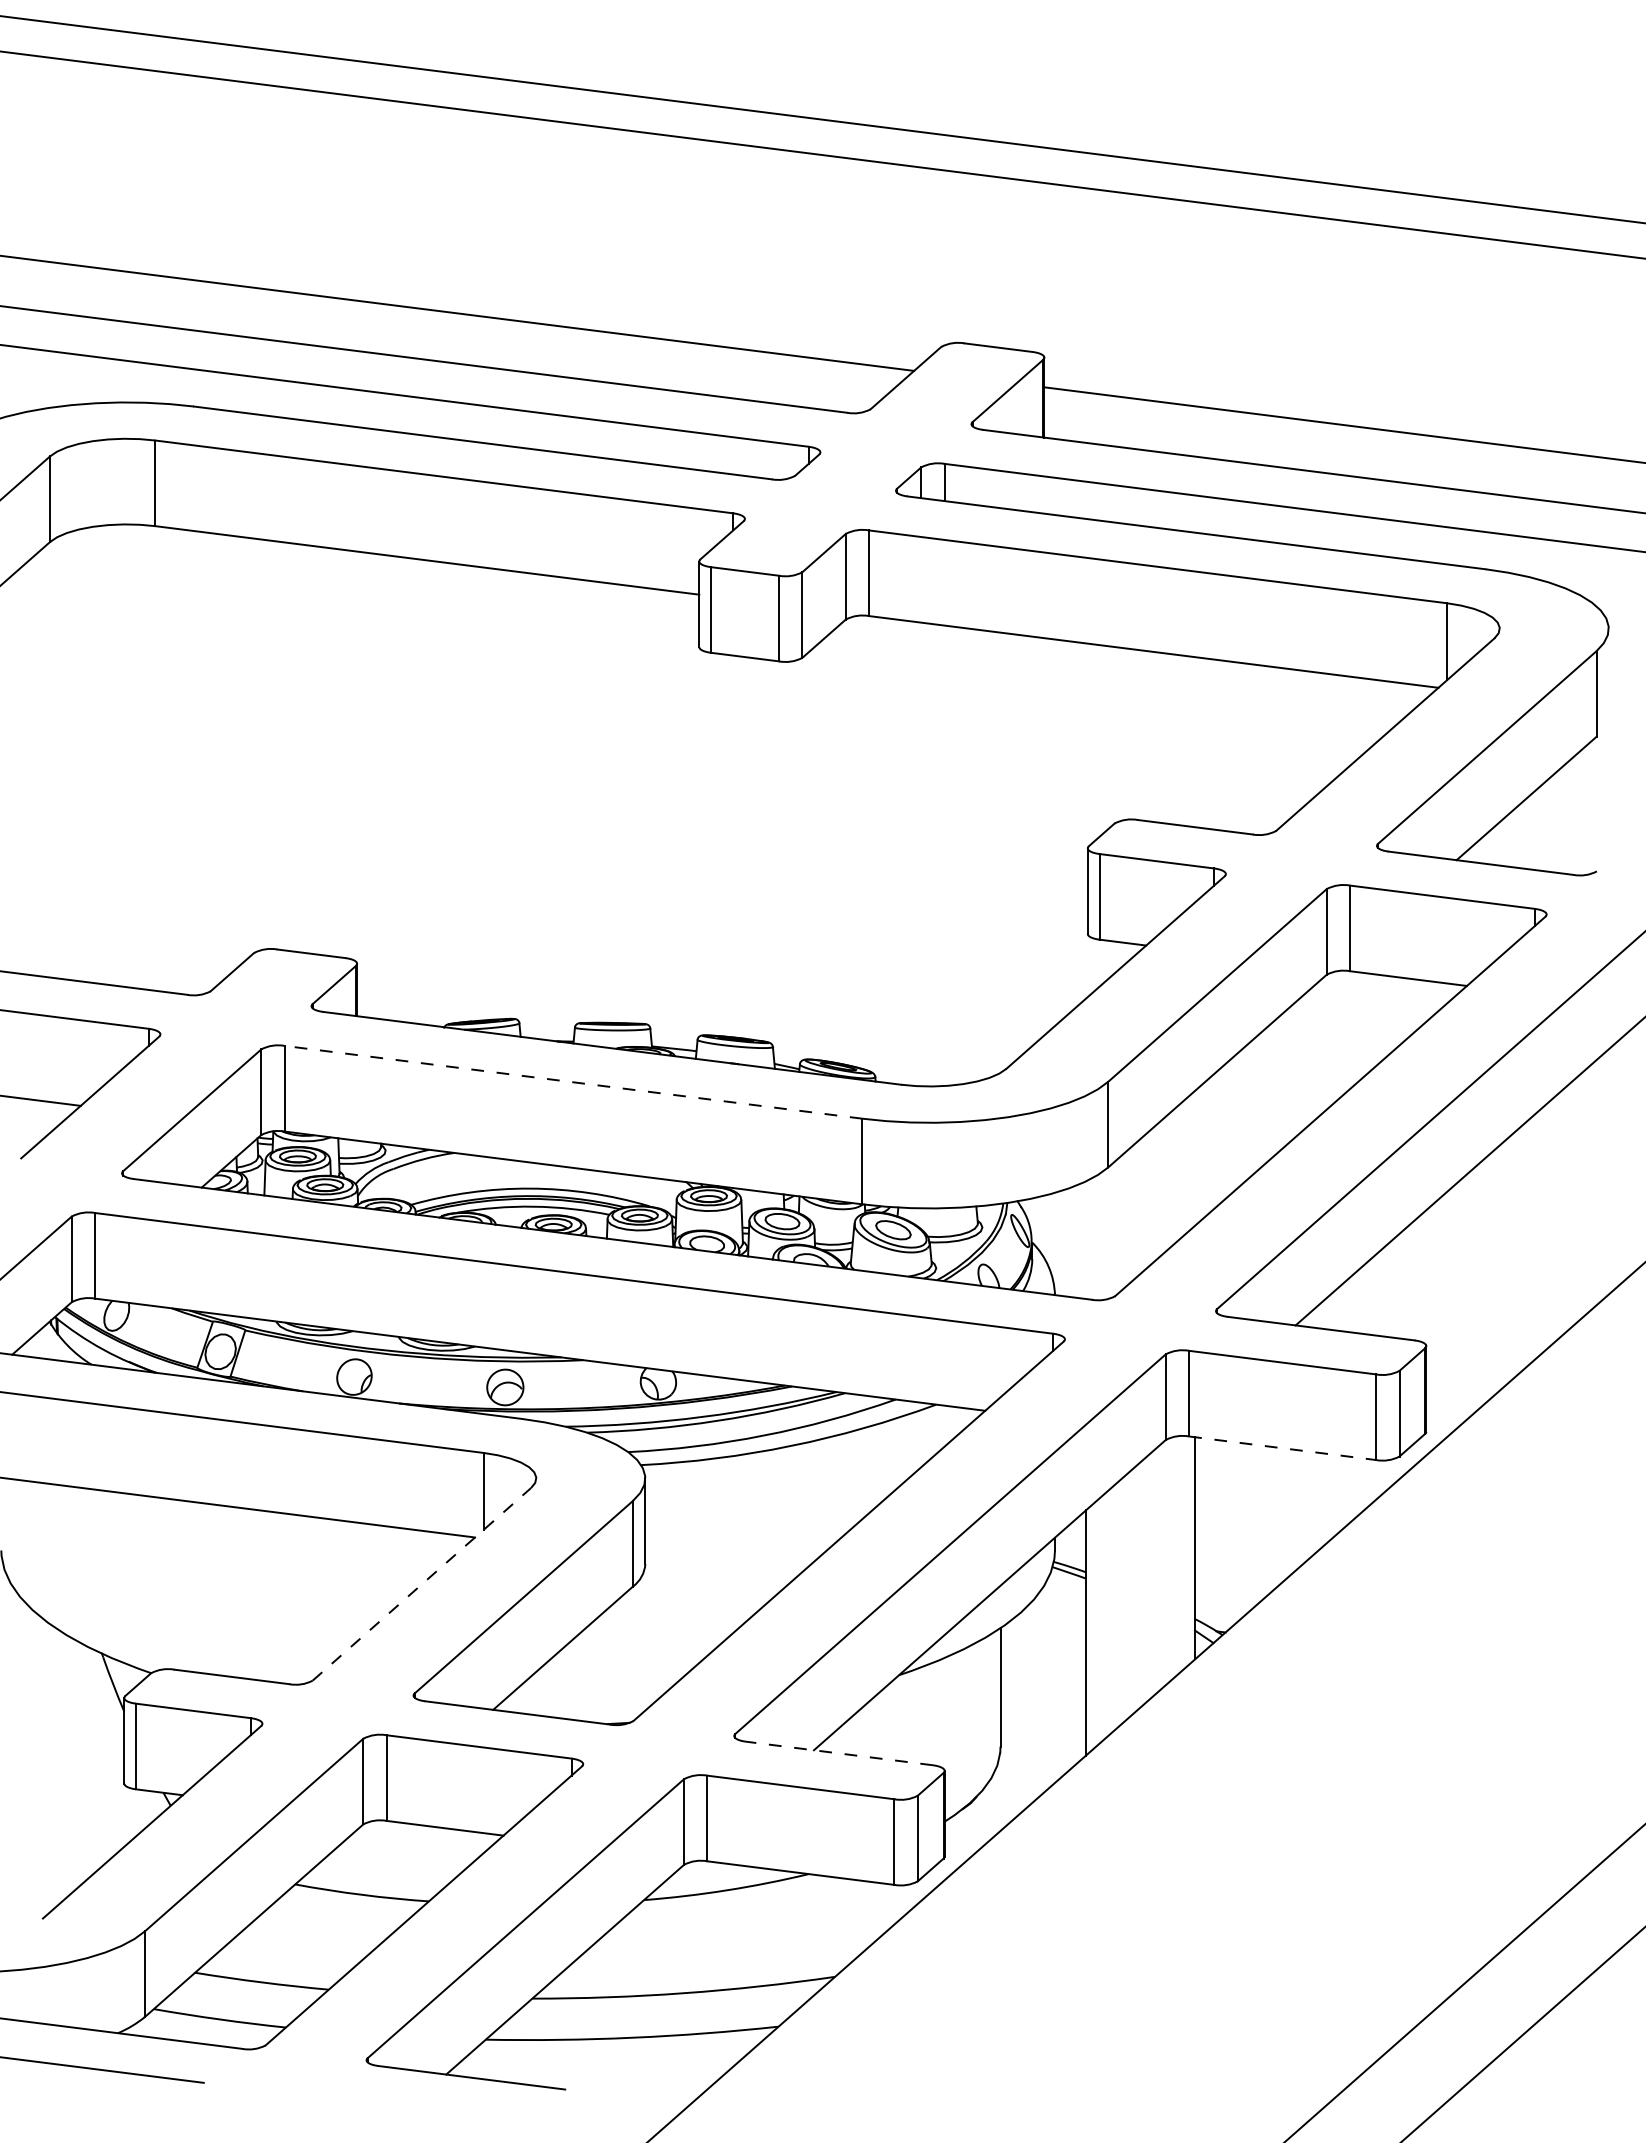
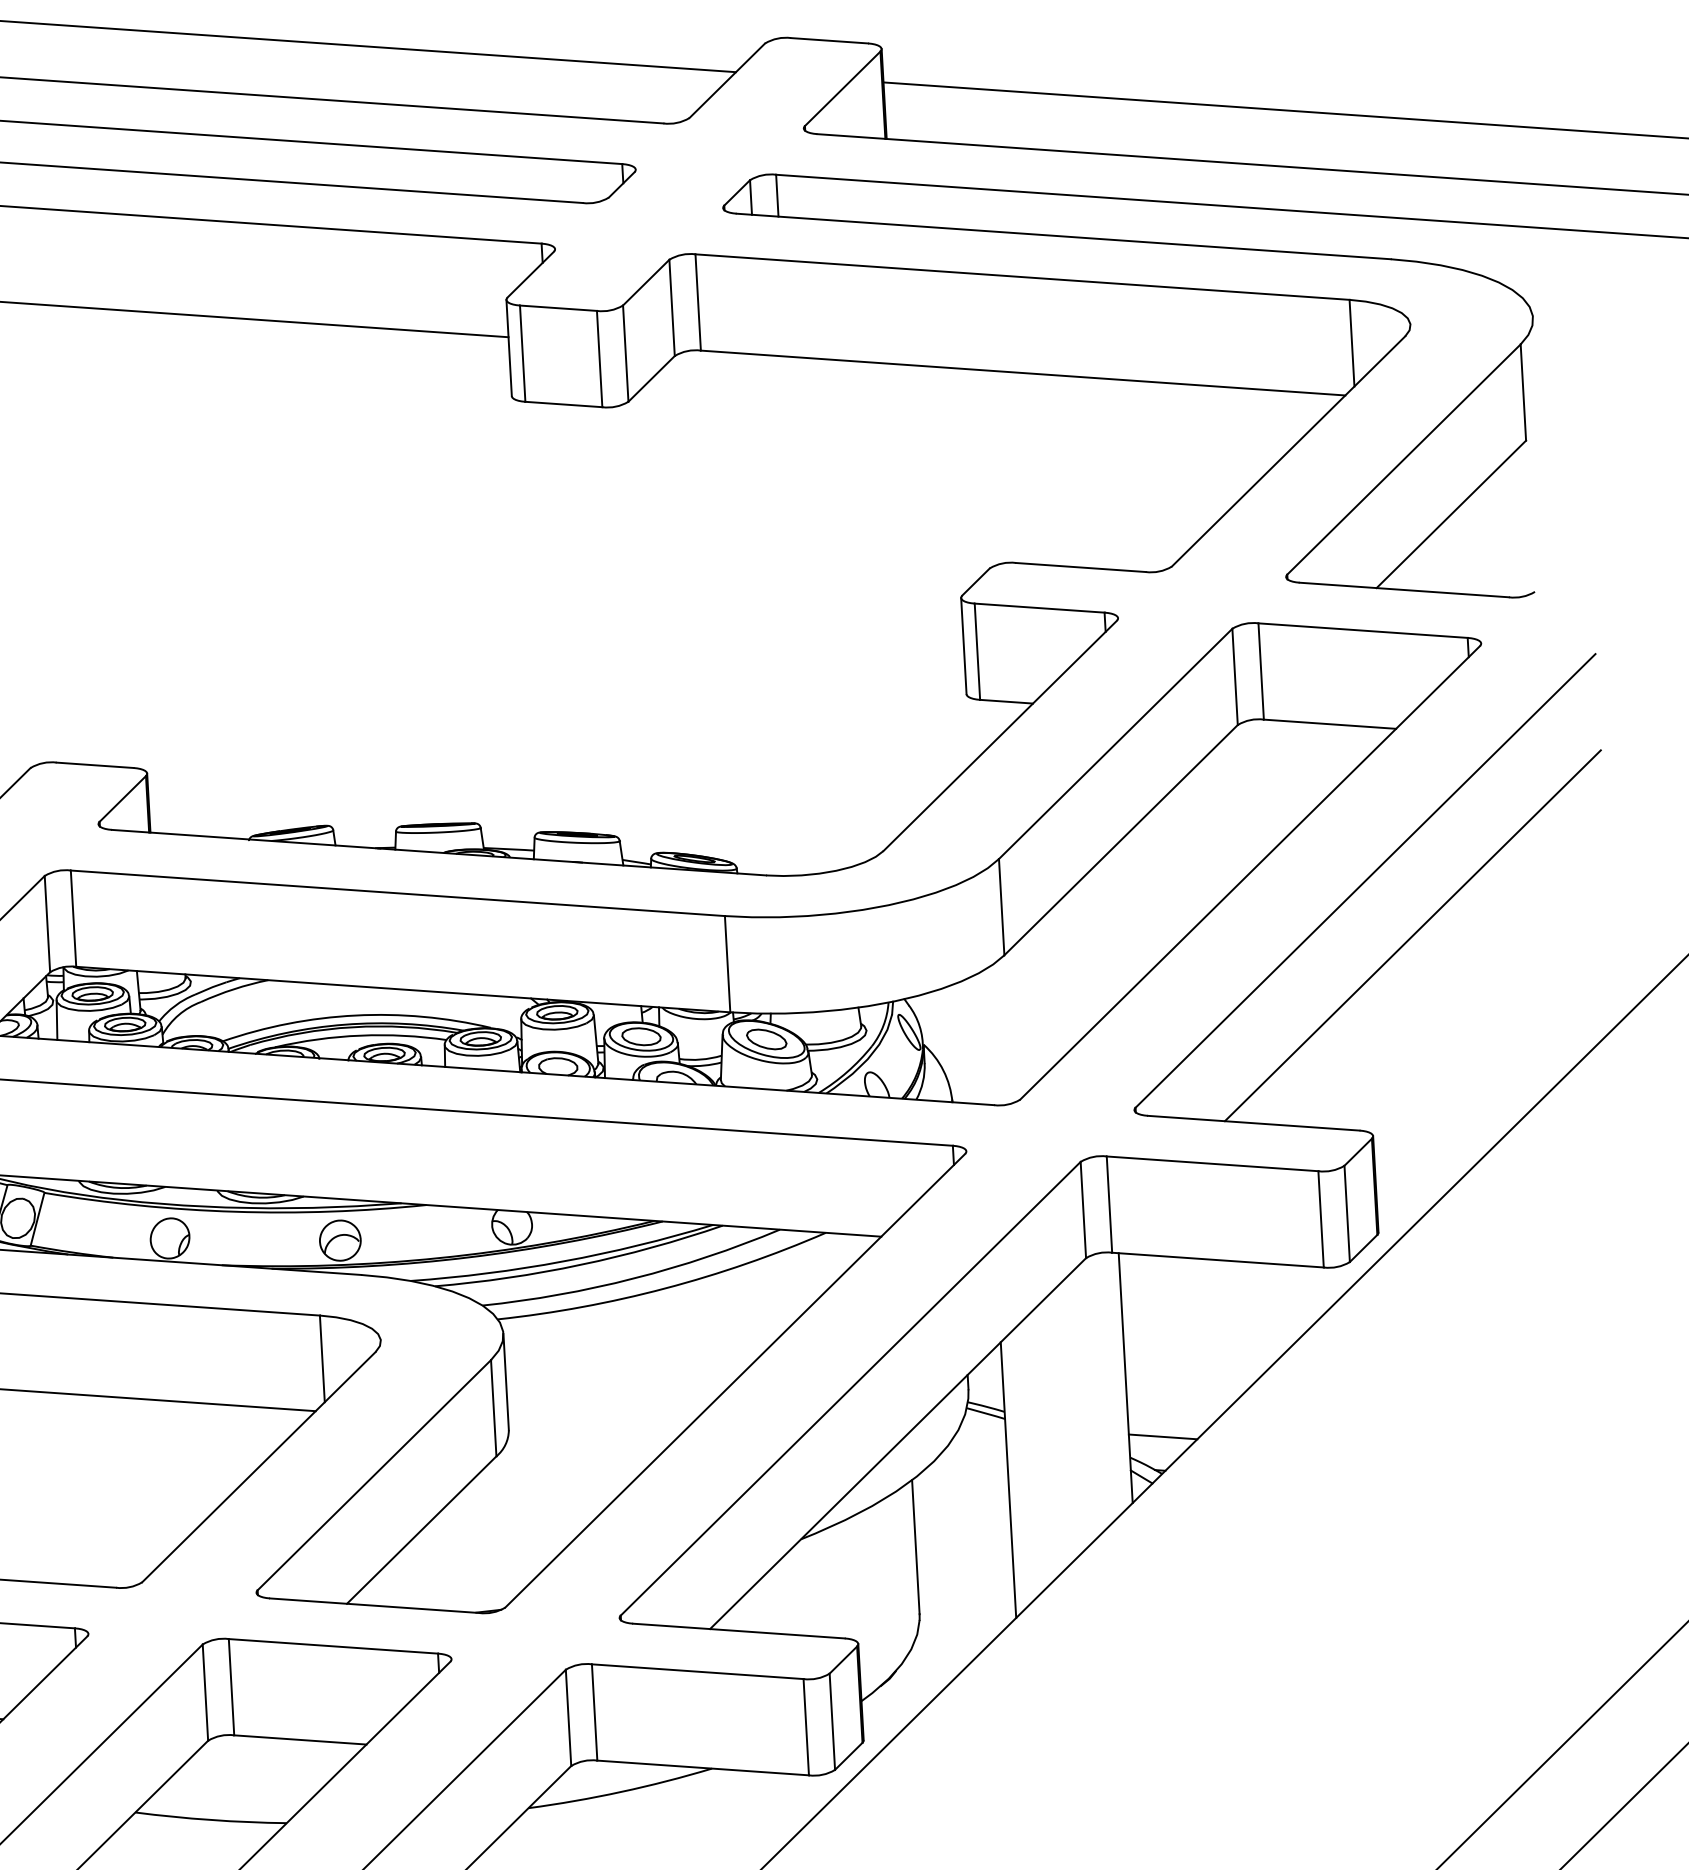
line: (573, 1082) -> (397, 893), dashed -> solid
line: (1283, 1448) -> (1218, 1260), dashed -> solid
line: (421, 1584) -> (258, 1467), dashed -> solid
line: (1224, 1602) -> (1162, 1437), added
line: (838, 1753) -> (737, 1631), dashed -> solid

